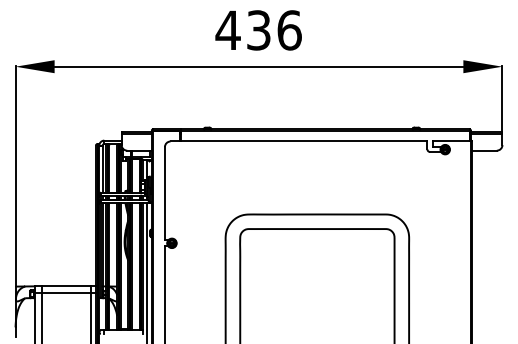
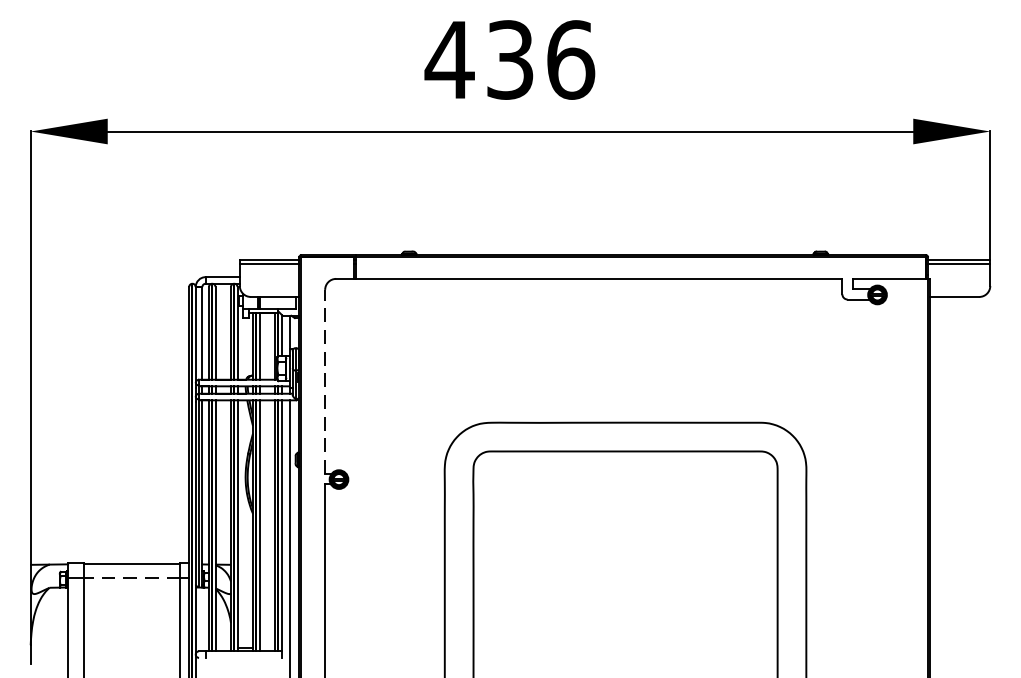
line: (164, 193) -> (324, 381), solid -> dashed
line: (66, 293) -> (131, 578), solid -> dashed

